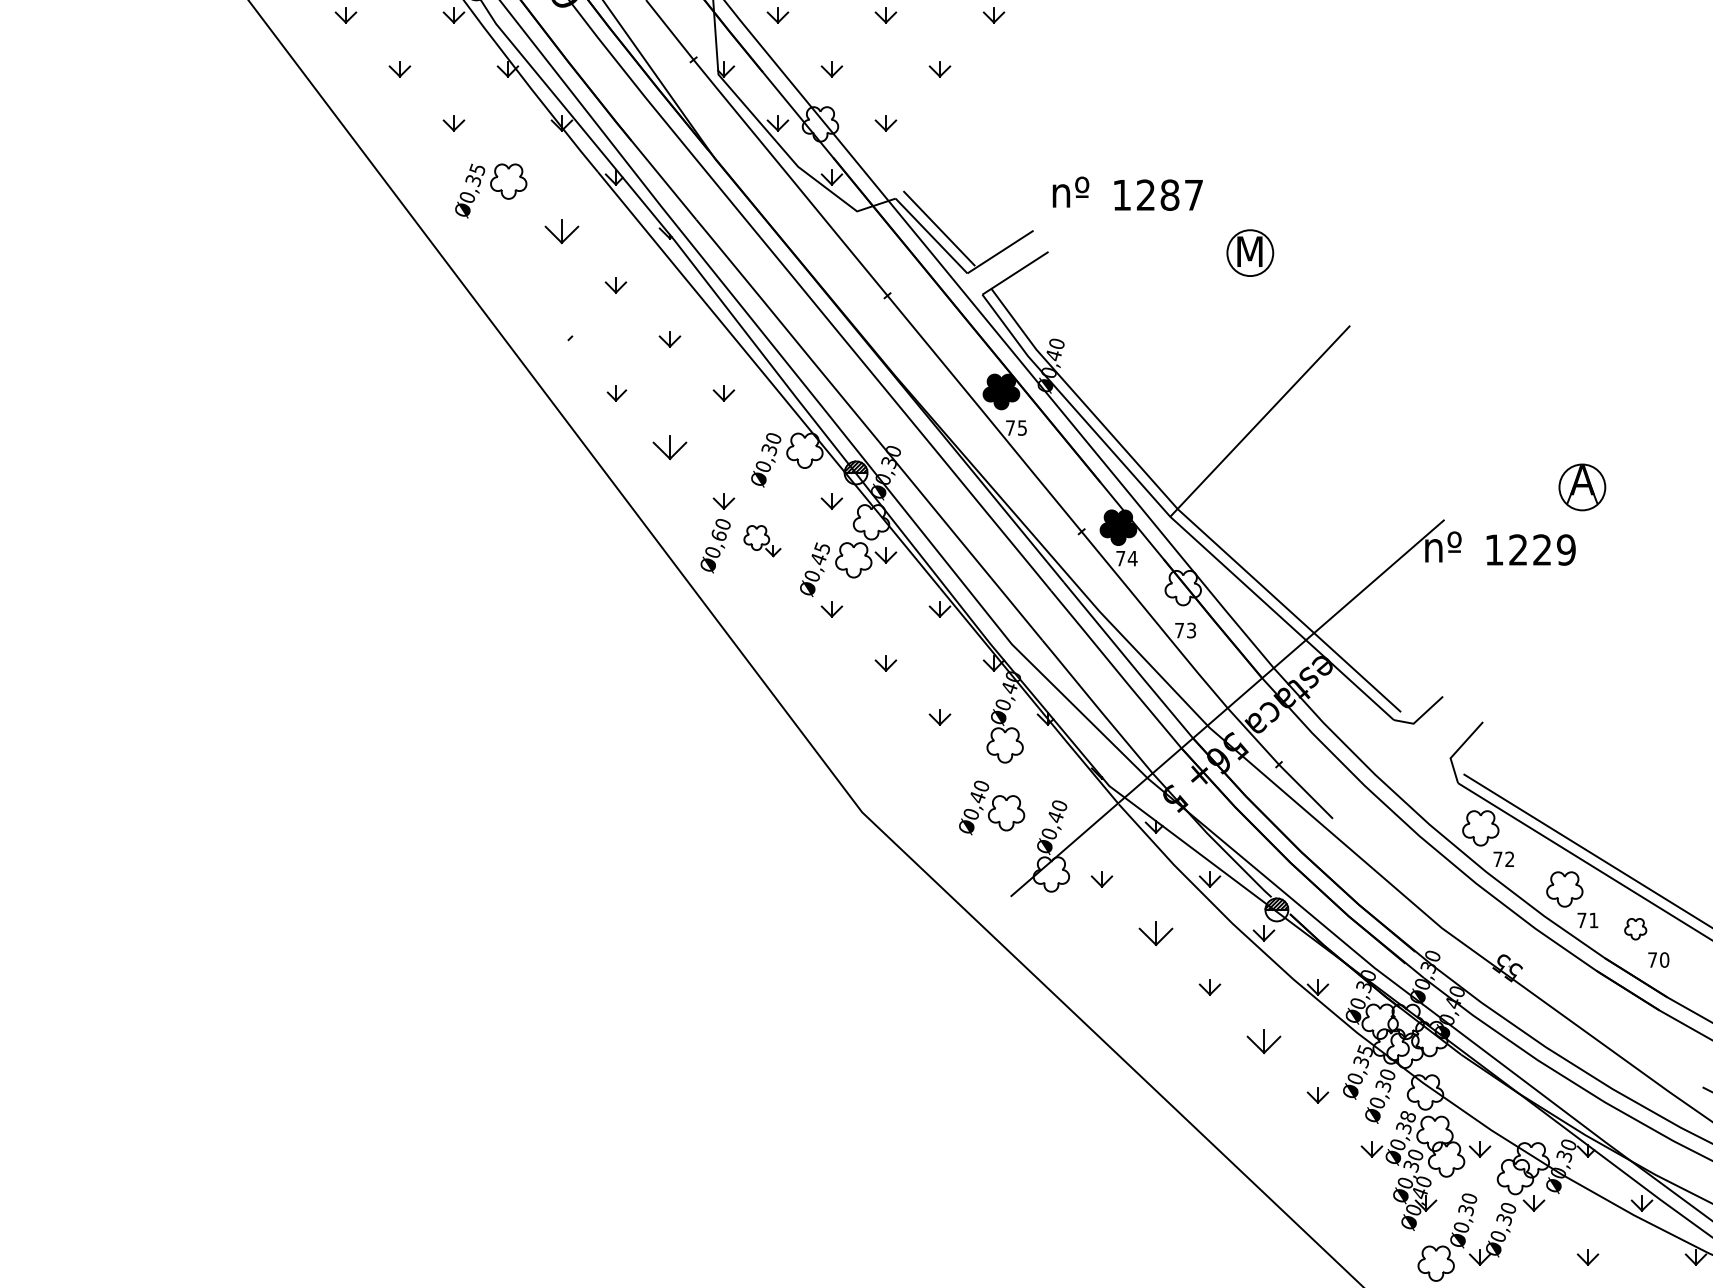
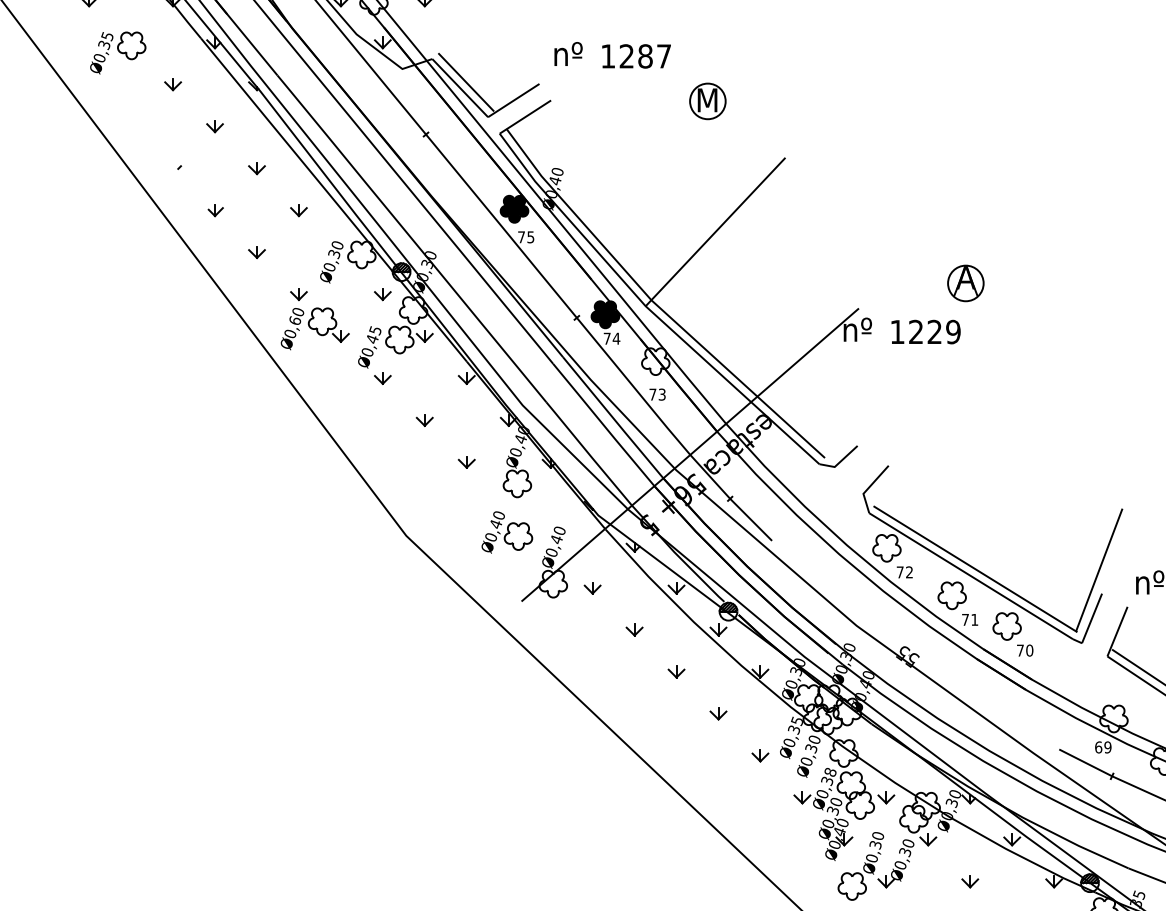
part: (561, 231) -> (172, 84), size x0.62
part: (669, 447) -> (256, 252), size x0.62
part: (762, 540) -> (328, 324), size x1.43
part: (1635, 929) -> (1007, 626), size x1.67
part: (1155, 933) -> (634, 629), size x0.62
part: (1263, 1041) -> (718, 713), size x0.62

